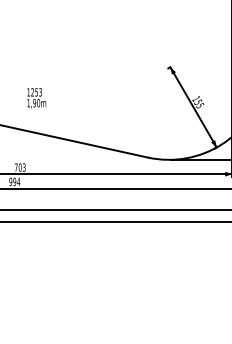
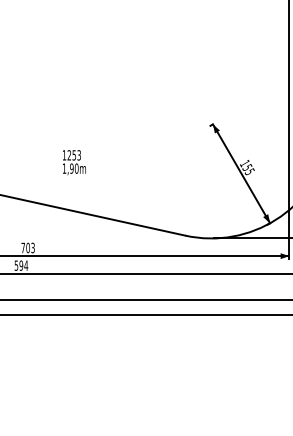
text: (36, 98) -> (74, 162), moved
text: (10, 181) -> (16, 265), 994 -> 594

